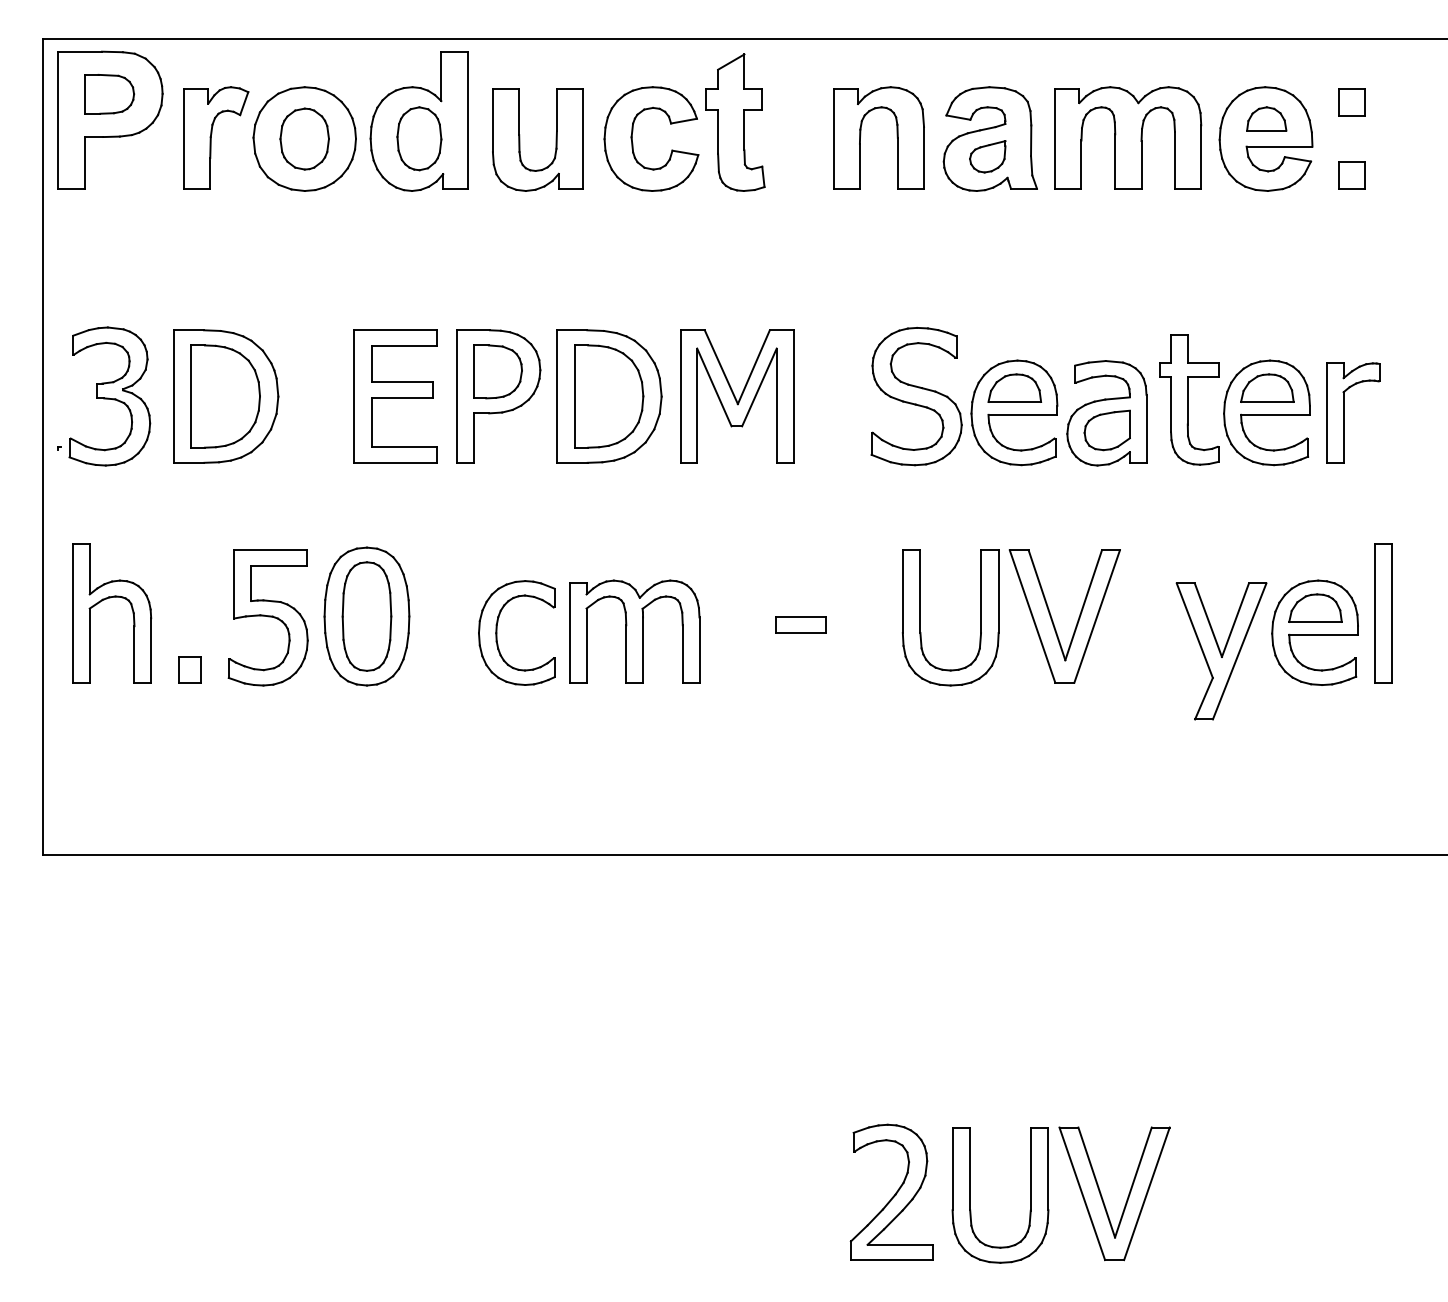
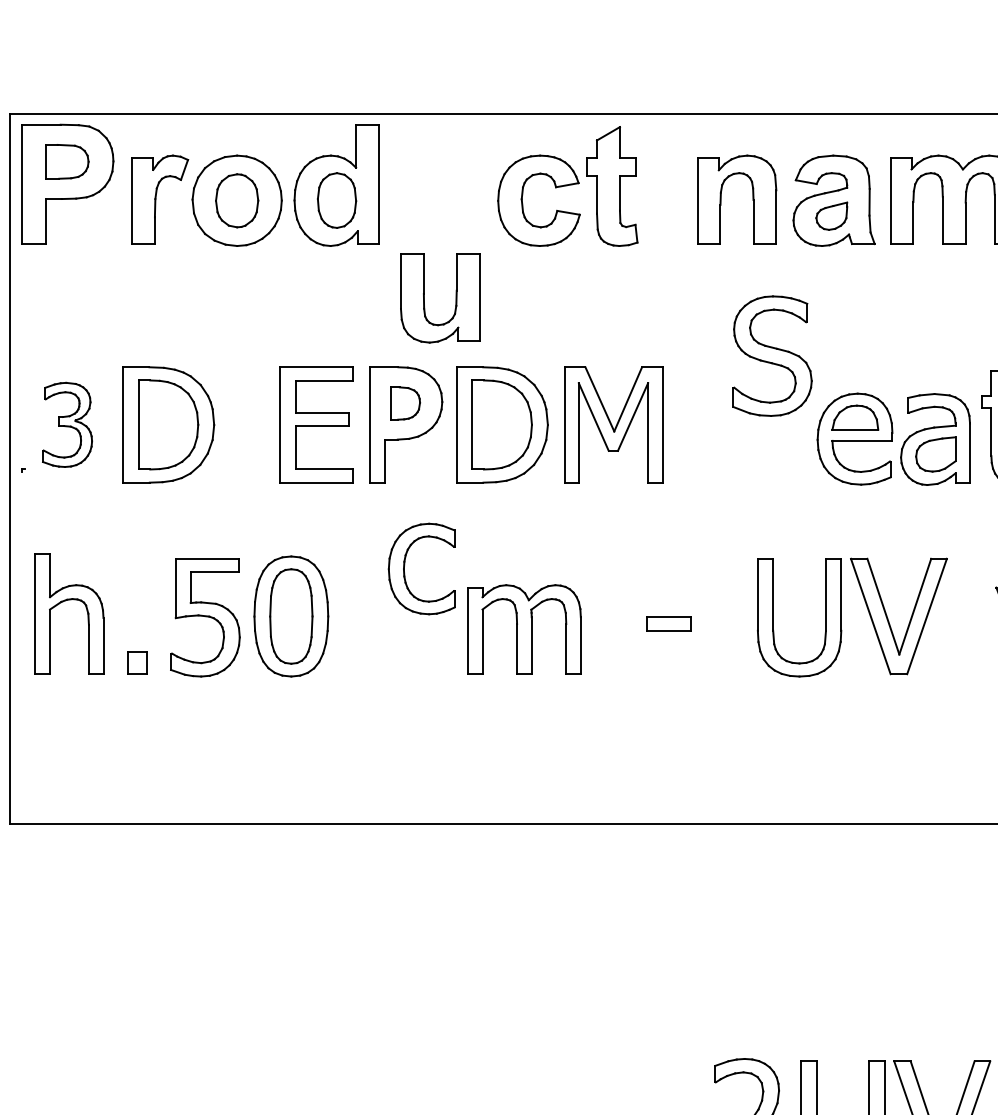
part: (520, 139) -> (425, 297), moved
part: (497, 371) -> (404, 403), size x0.7
part: (109, 396) -> (67, 424), size x0.7
part: (916, 396) -> (772, 356), moved
part: (497, 632) -> (404, 568), moved

